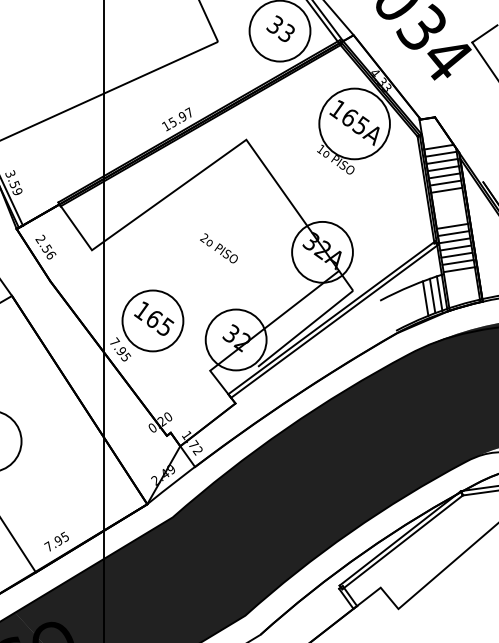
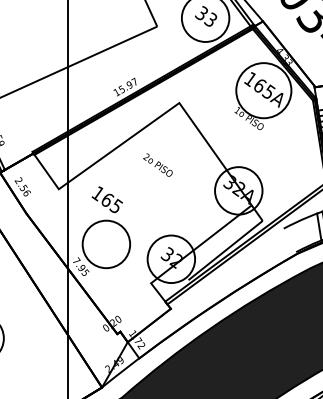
text: (218, 248) -> (157, 165), moved
text: (154, 318) -> (107, 199), moved

